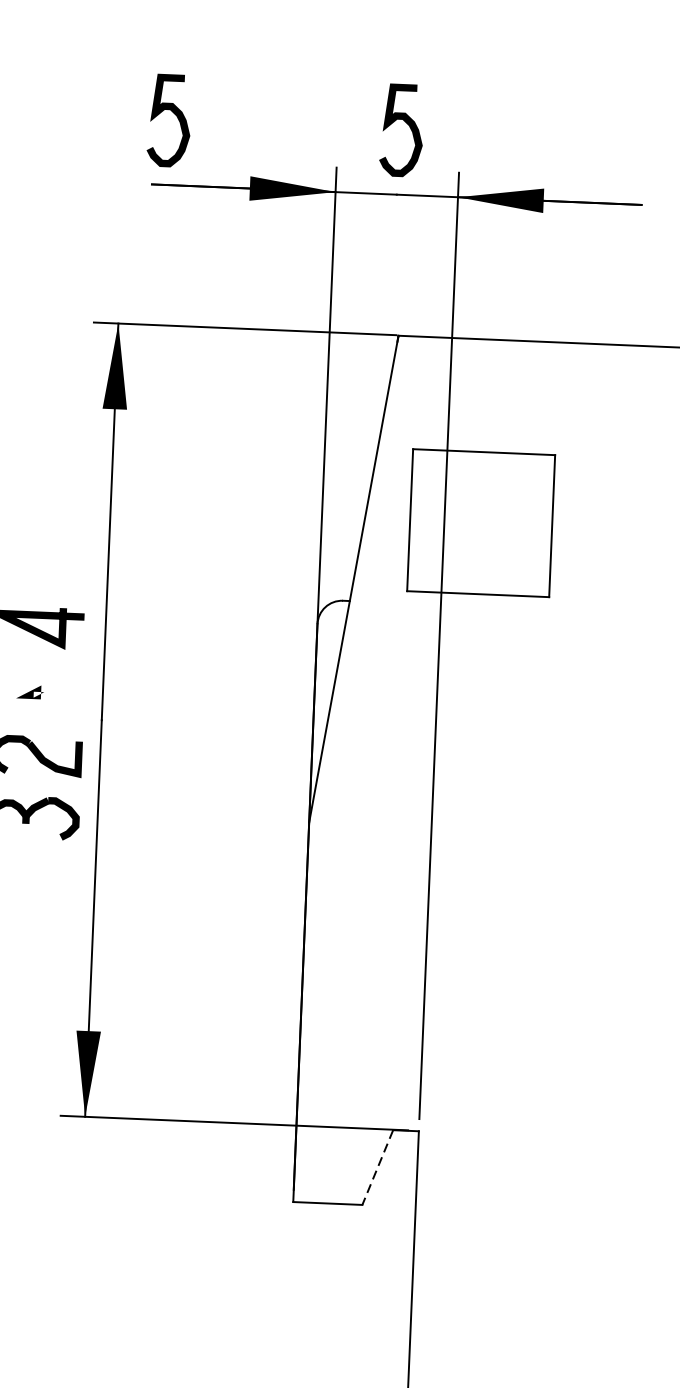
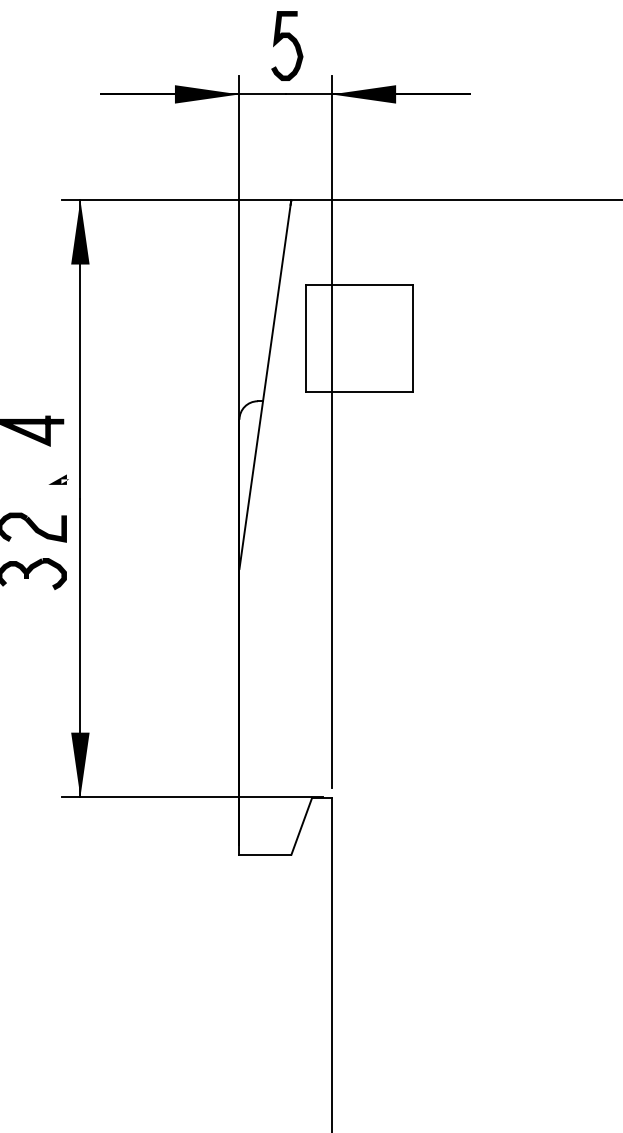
curve: (175, 114) -> (116, 41), removed
part: (29, 691) -> (58, 479), moved
line: (377, 1168) -> (301, 826), dashed -> solid

